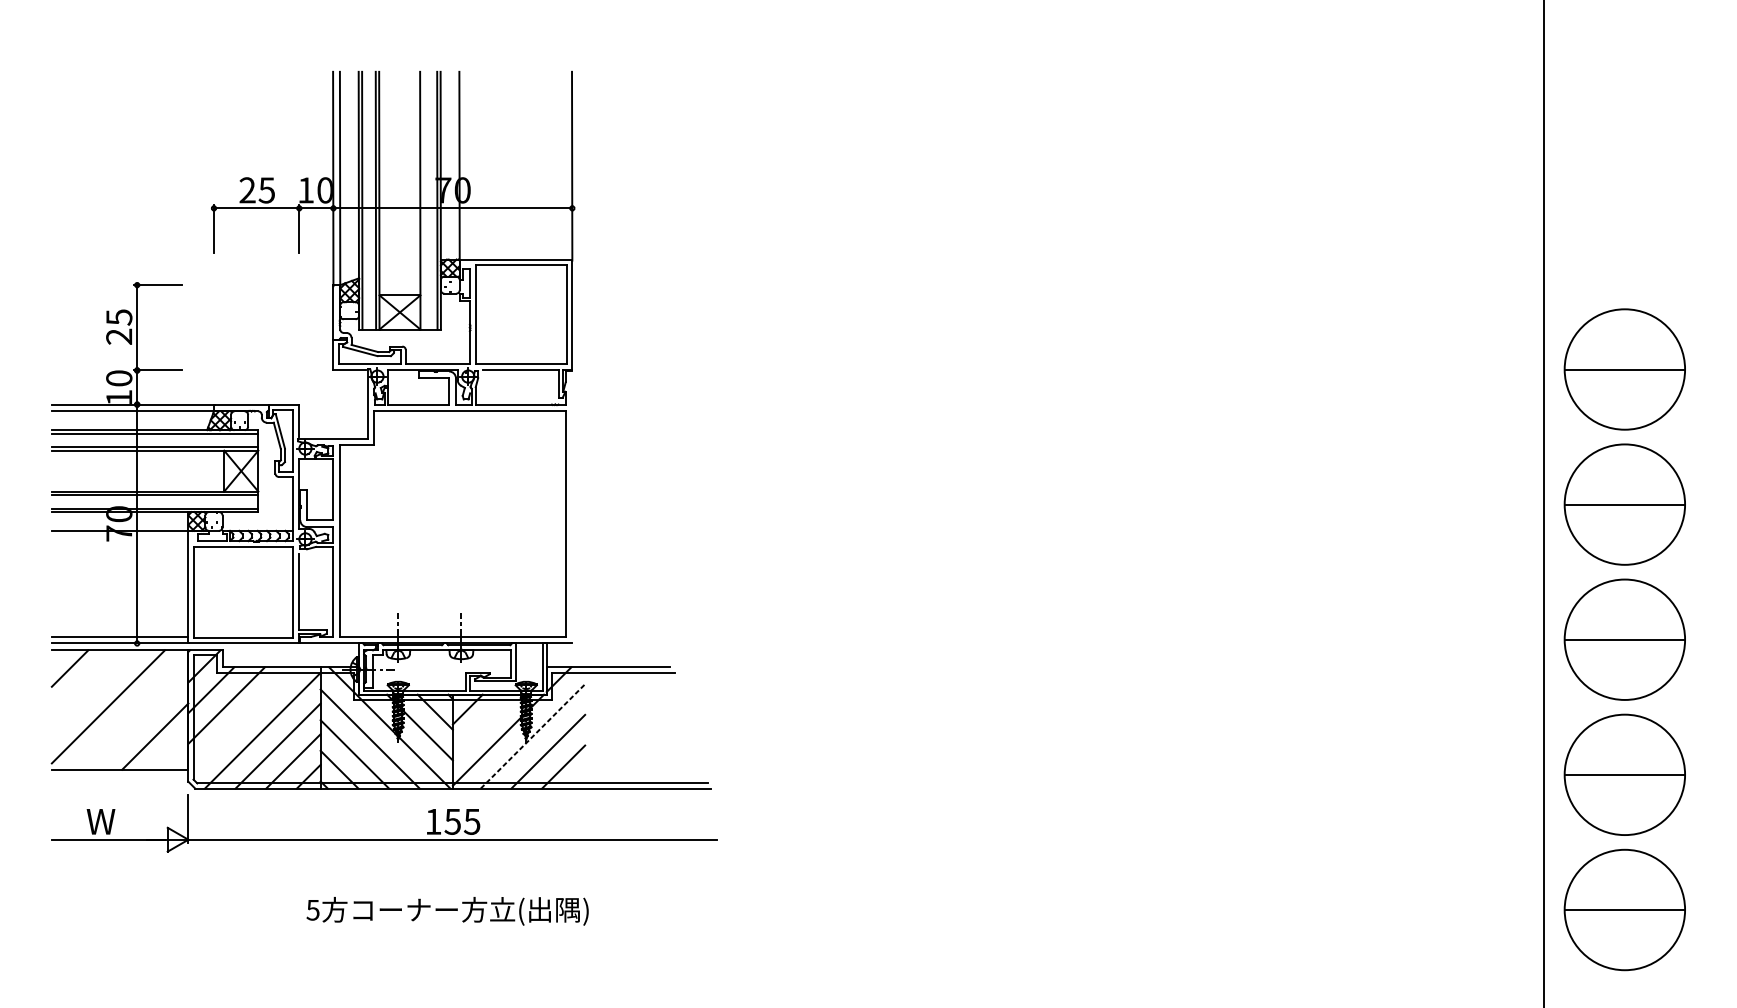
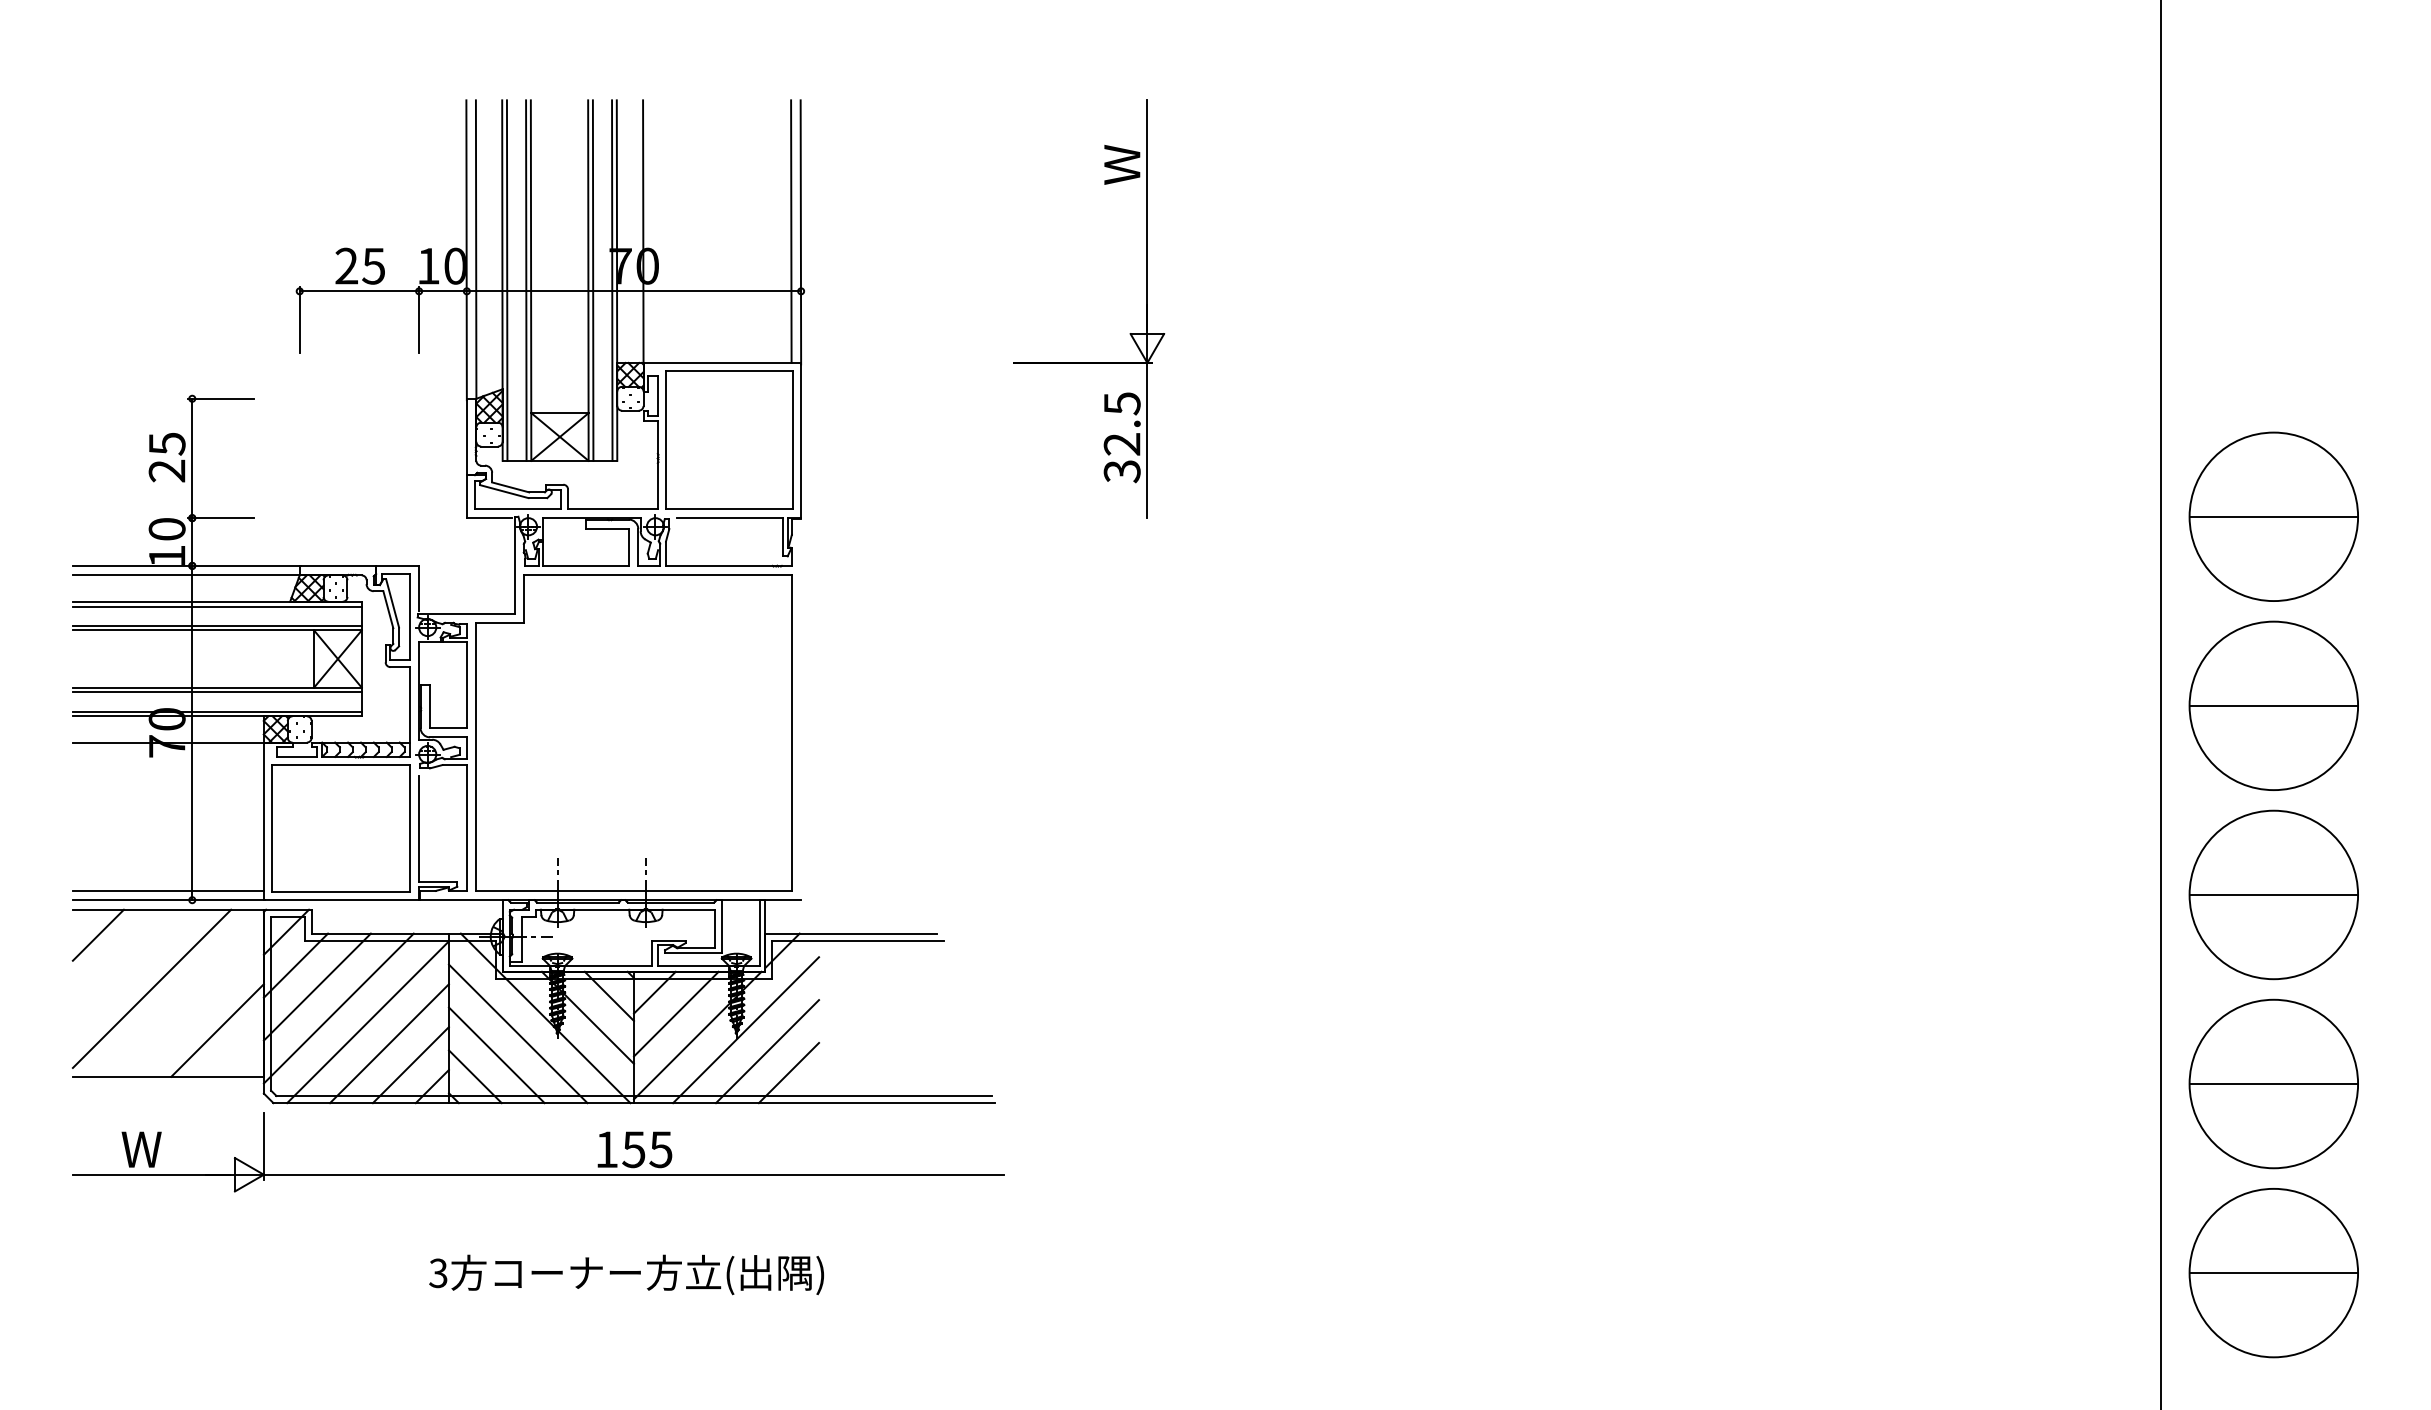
line: (565, 165) -> (791, 231), added
line: (423, 200) -> (592, 280), added
part: (807, 238) -> (1129, 333), added
line: (241, 720) -> (338, 1008), added
line: (483, 724) -> (676, 1013), added
line: (533, 735) -> (746, 1029), dashed -> solid
text: (313, 909) -> (438, 1272), 5 -> 3

